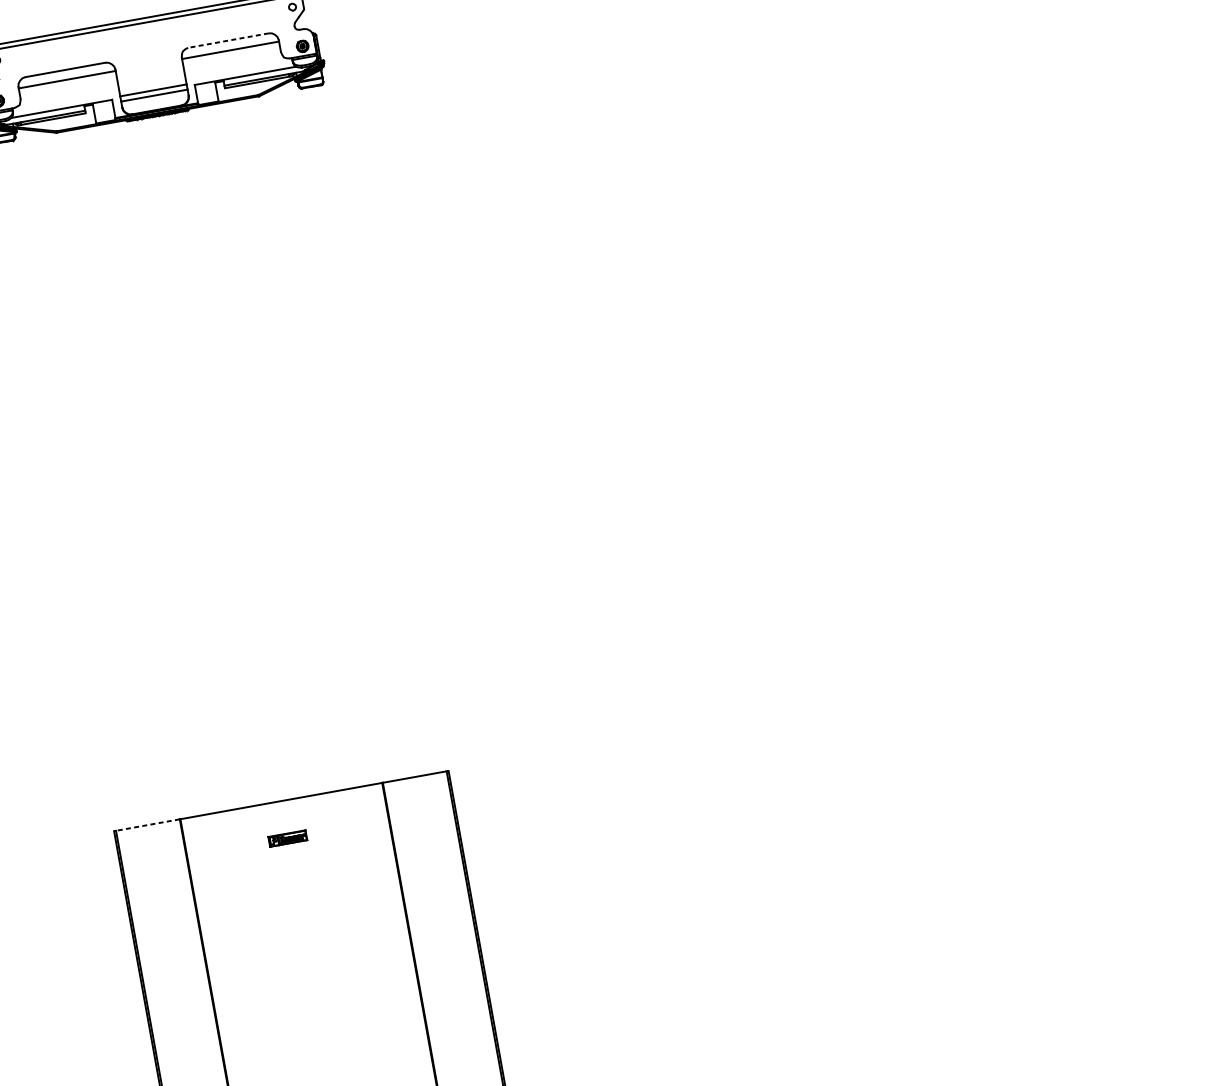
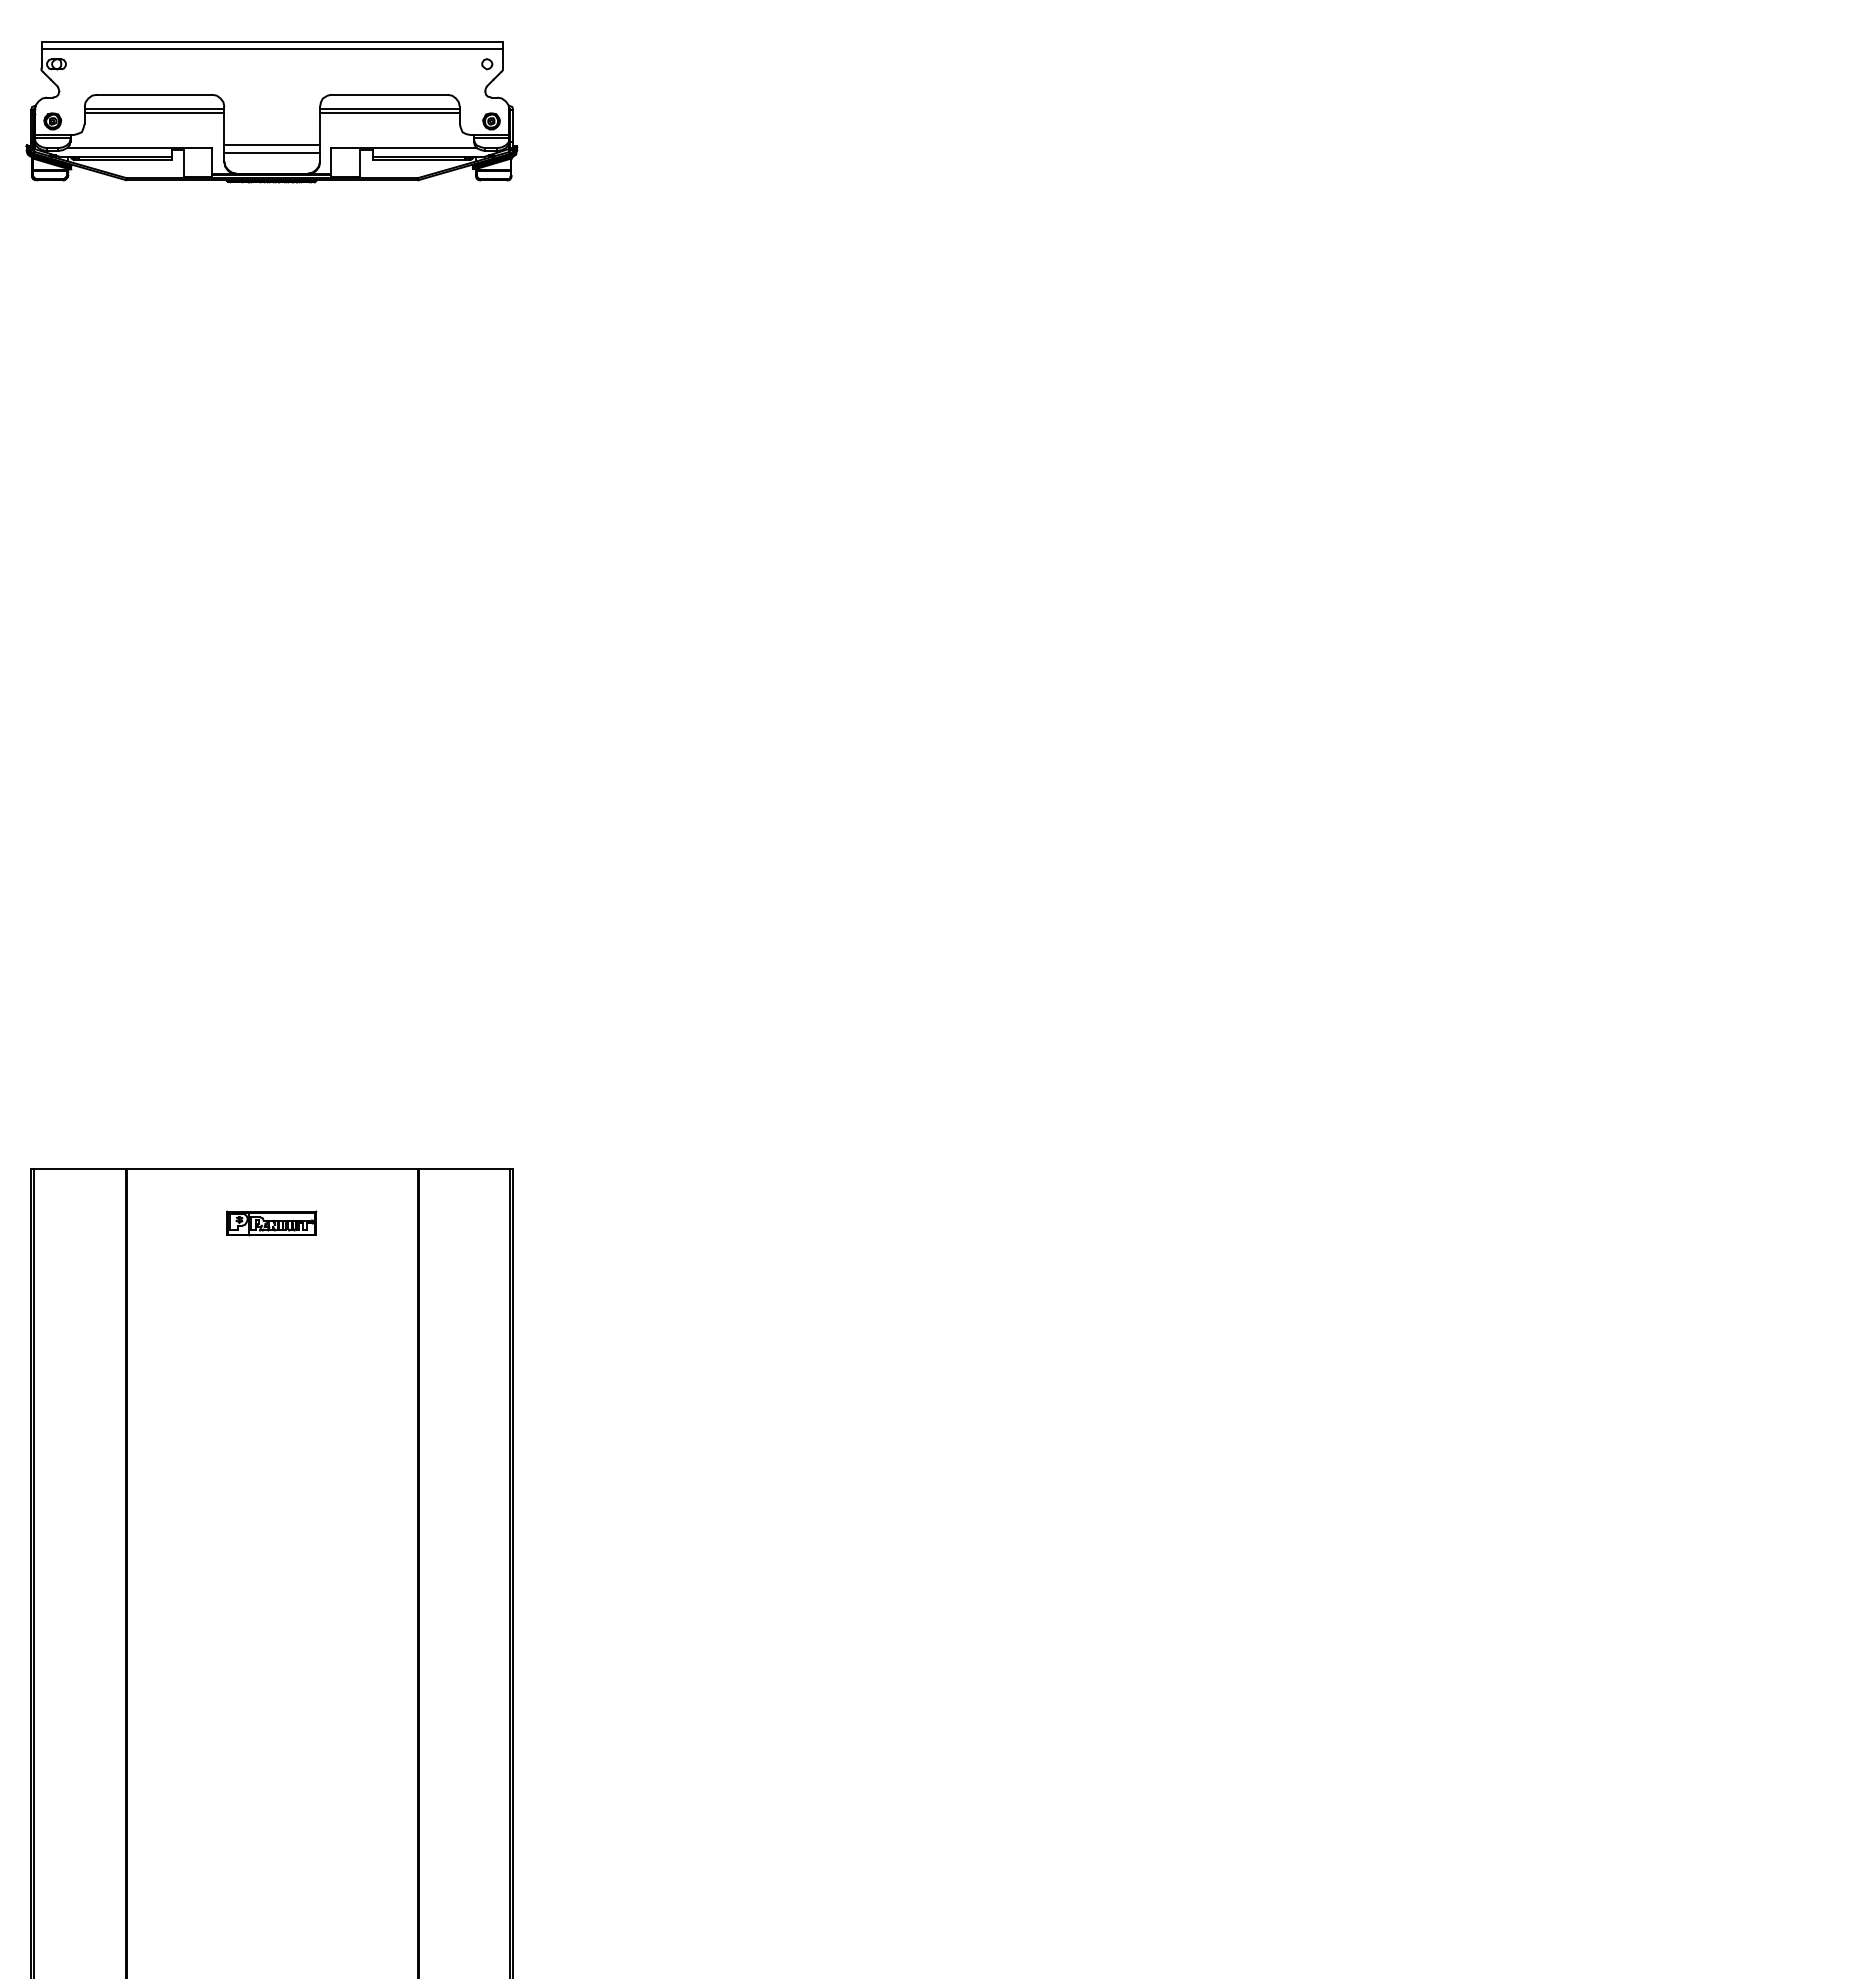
line: (227, 40) -> (388, 94), dashed -> solid
line: (230, 52) -> (389, 112), added
line: (67, 82) -> (154, 112), added
line: (147, 825) -> (79, 1169), dashed -> solid
part: (287, 838) -> (271, 1223), size x1.67

